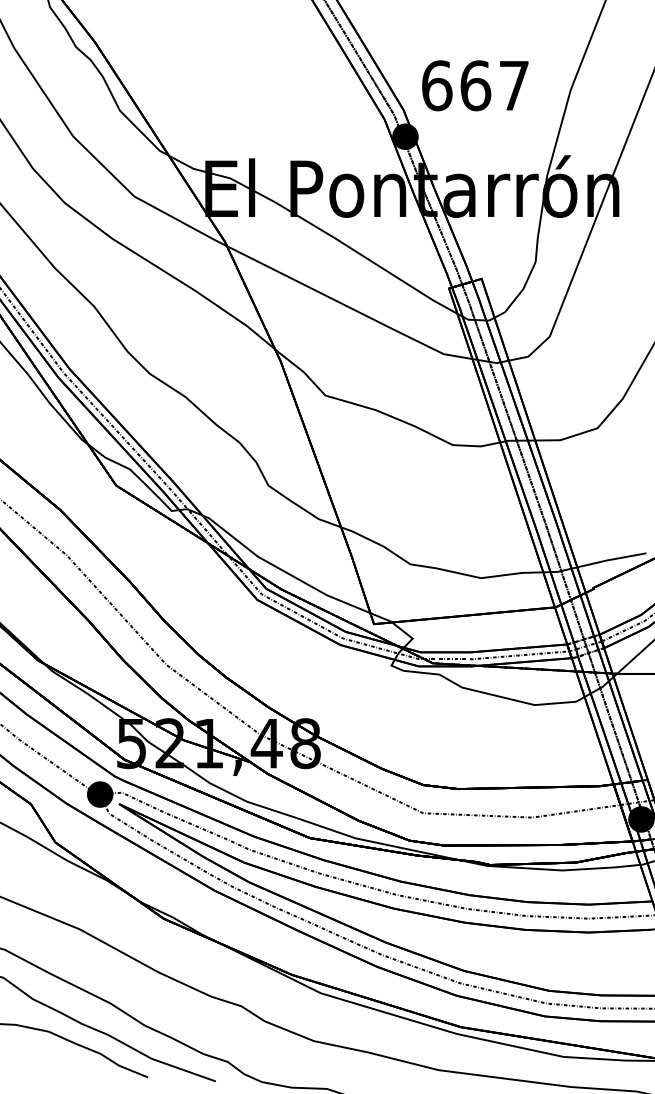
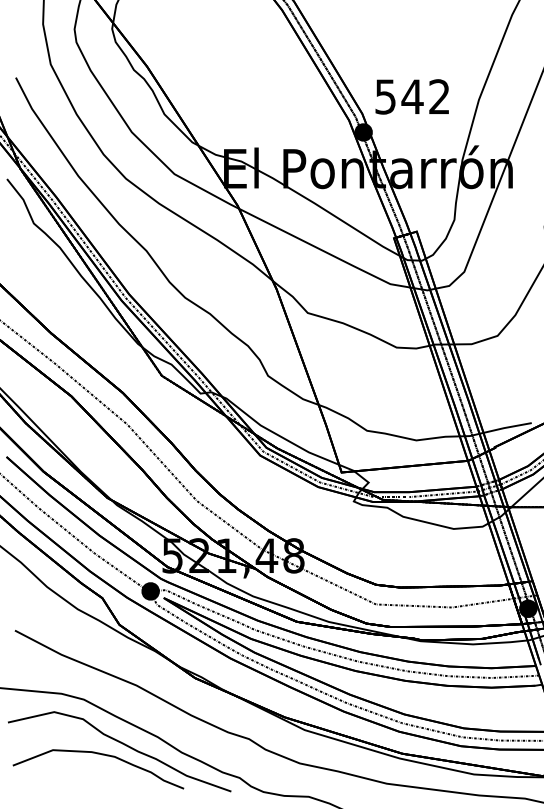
text: (475, 85) -> (412, 96), 667 -> 542

